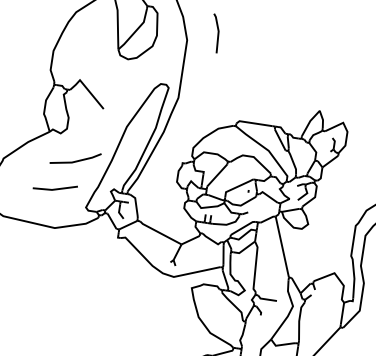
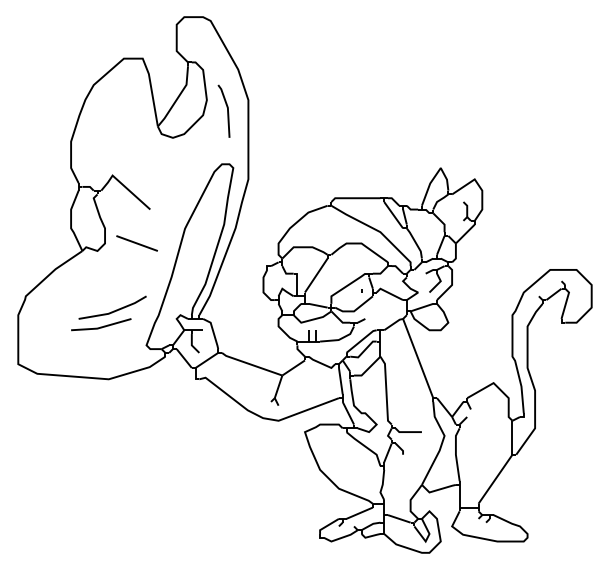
line: (218, 33) -> (227, 110), moved
line: (89, 132) -> (136, 243), added
line: (75, 160) -> (113, 310), moved

